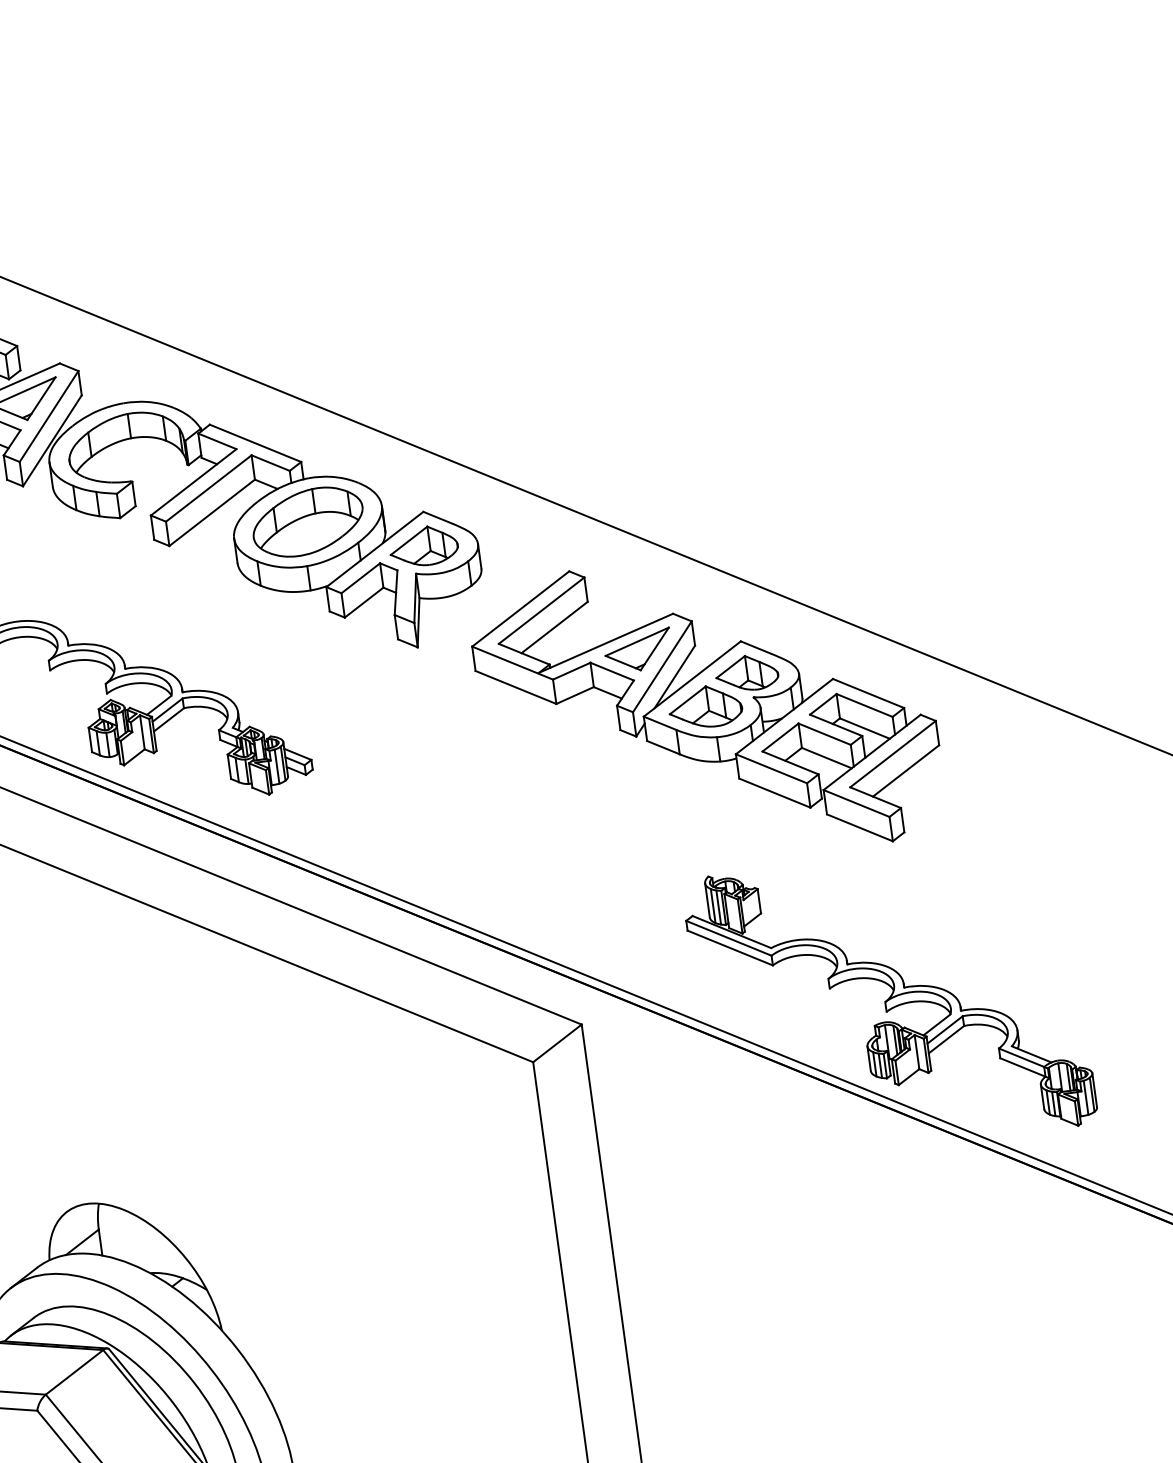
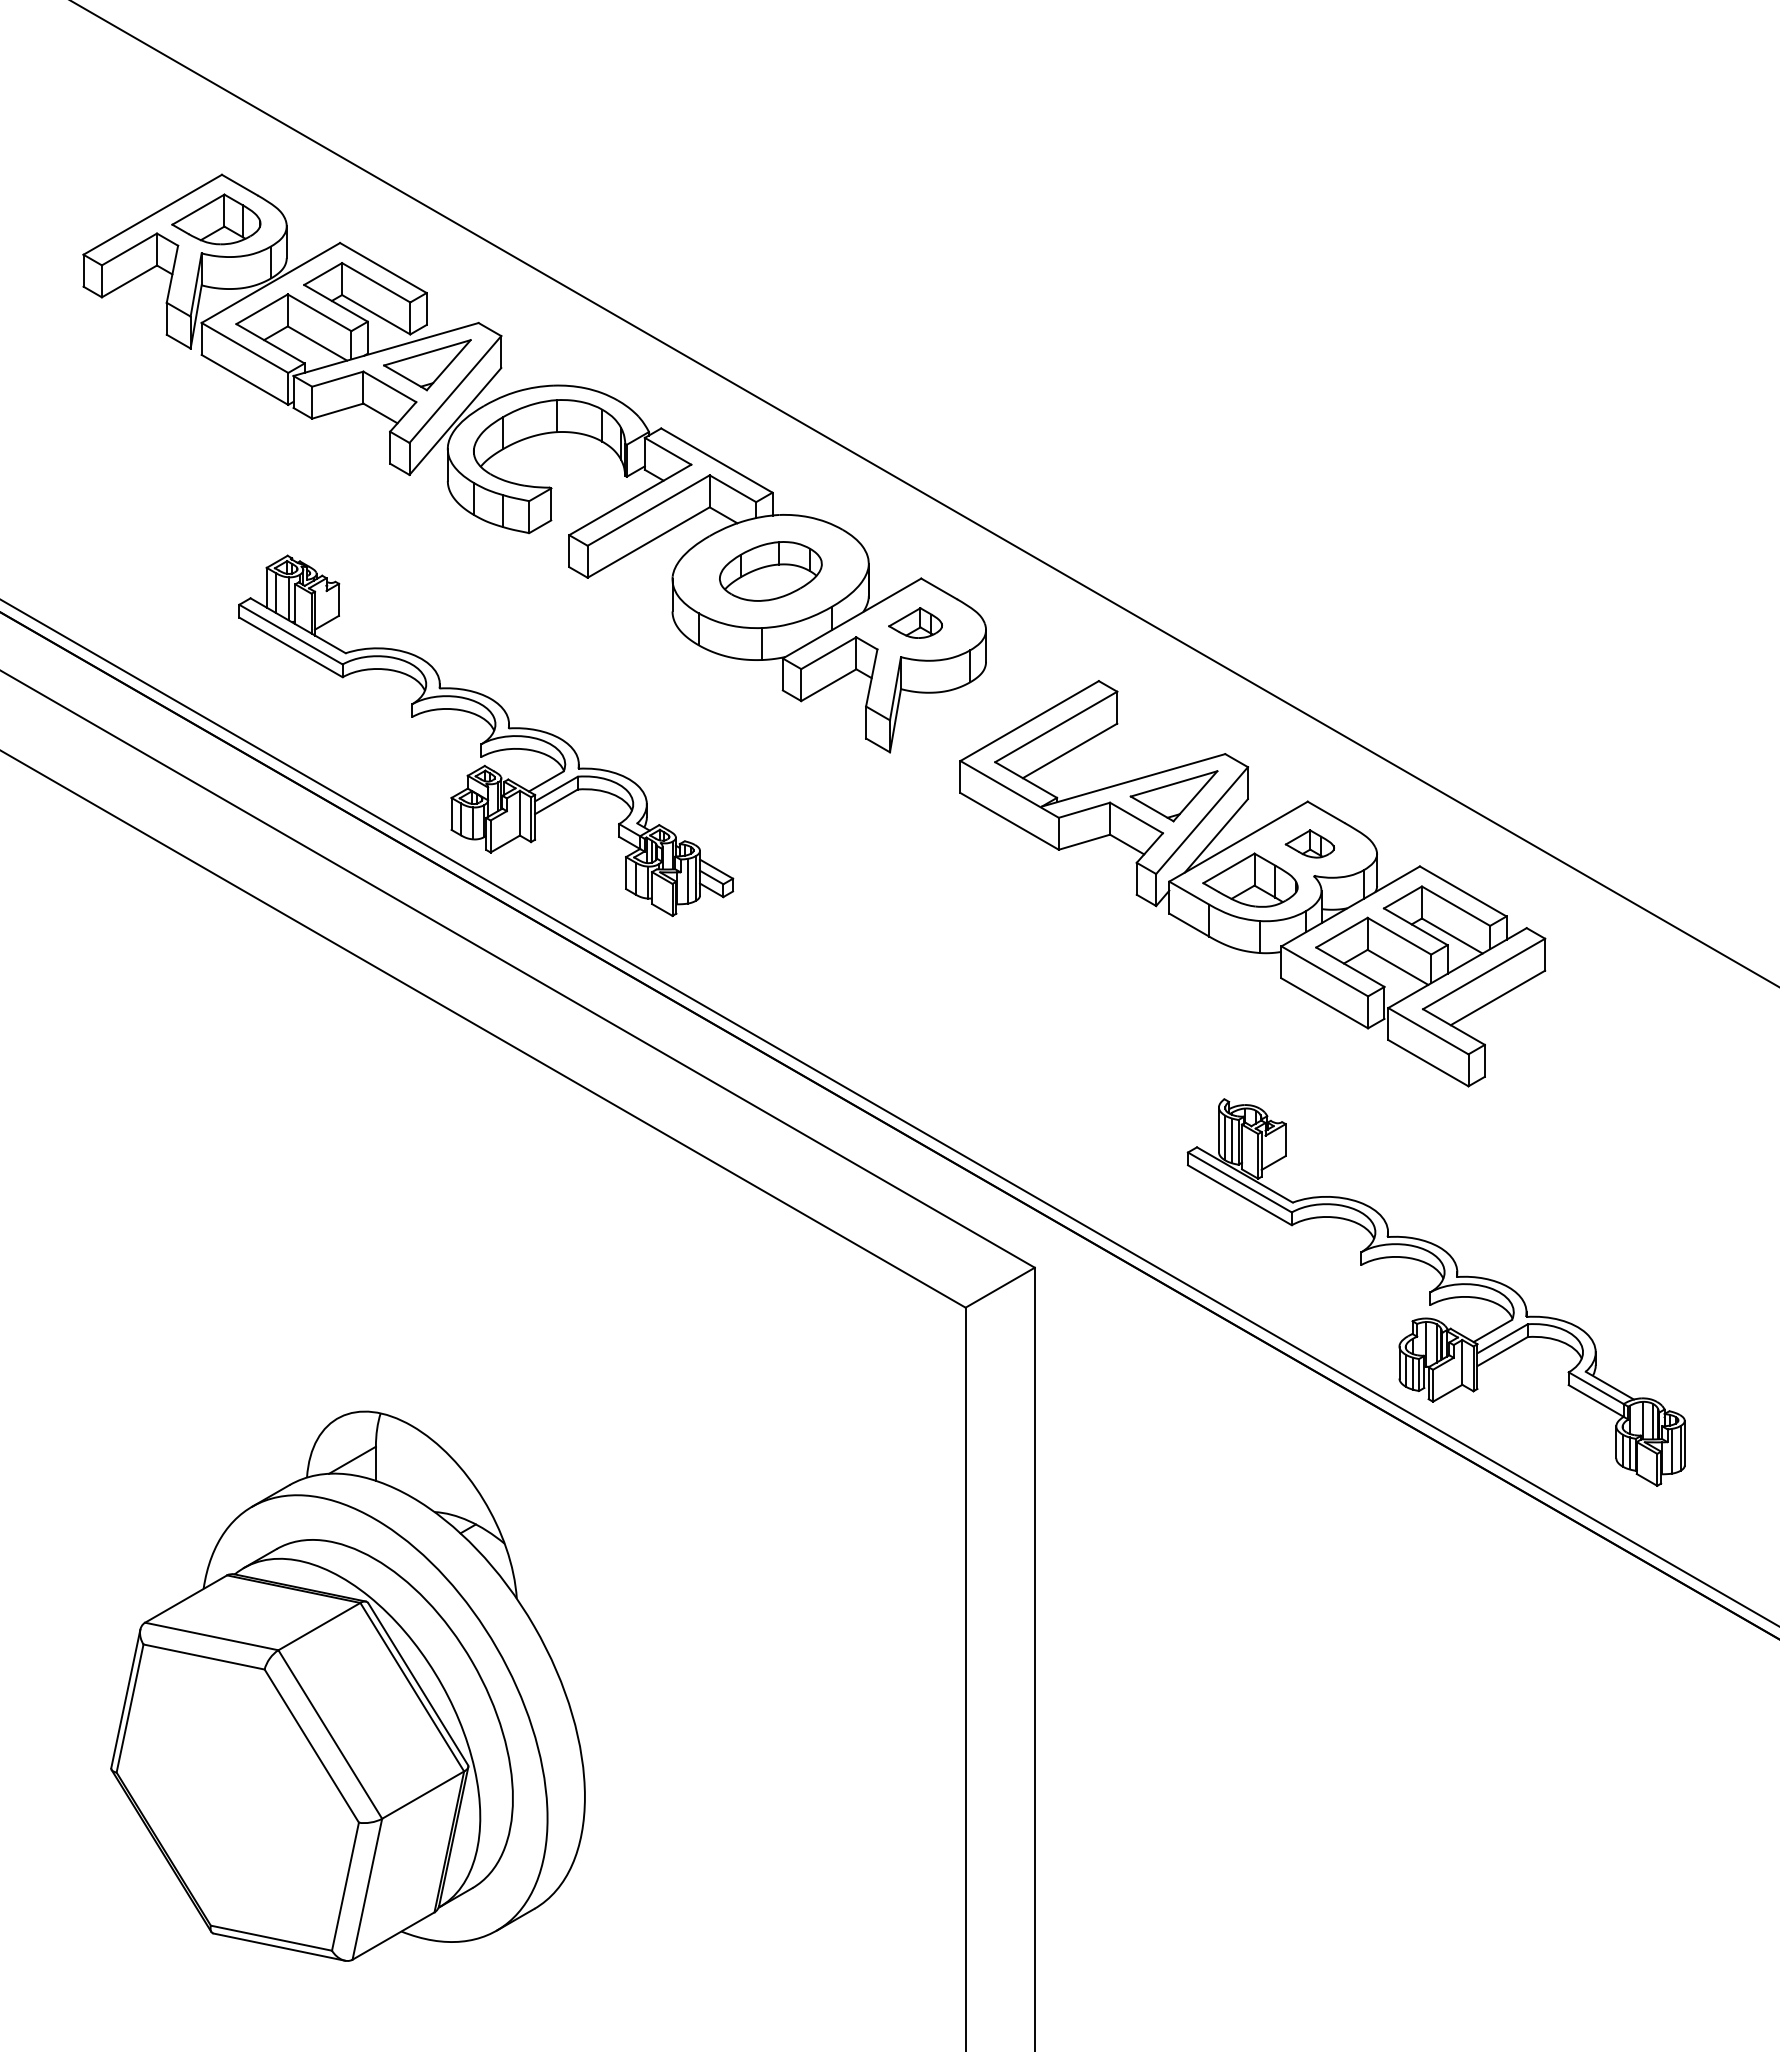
part: (307, 522) -> (770, 571), size x0.7
part: (423, 545) -> (915, 622), size x0.6
part: (746, 673) -> (1309, 843), size x0.6

